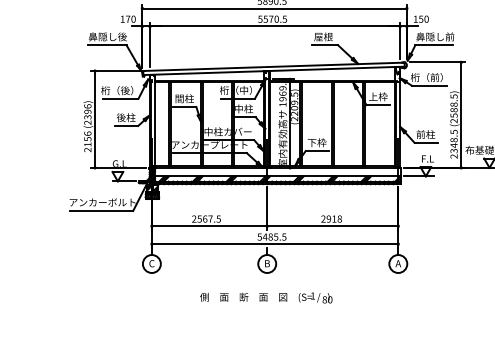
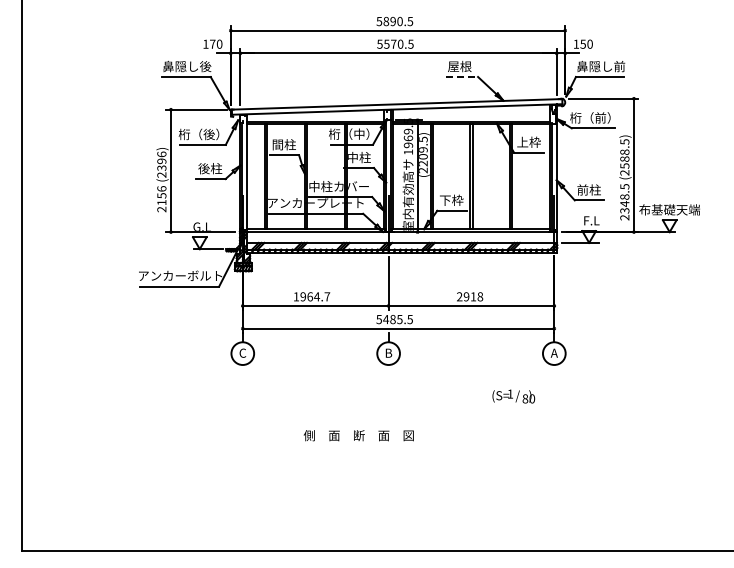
line: (325, 44) -> (462, 76), solid -> dashed
text: (206, 218) -> (311, 296), 2567.5 -> 1964.7
text: (243, 297) -> (358, 435), moved
text: (315, 297) -> (513, 396), moved

